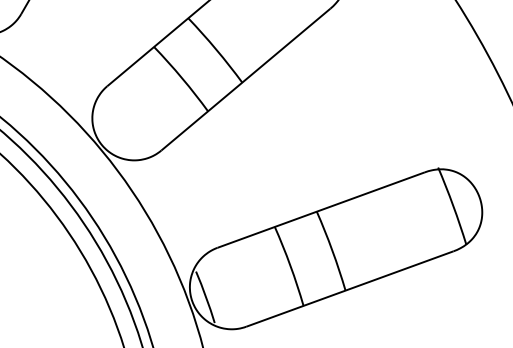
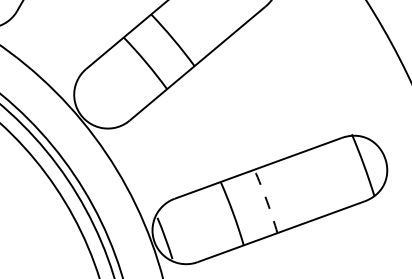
arc: (331, 251) -> (266, 201), solid -> dashed

